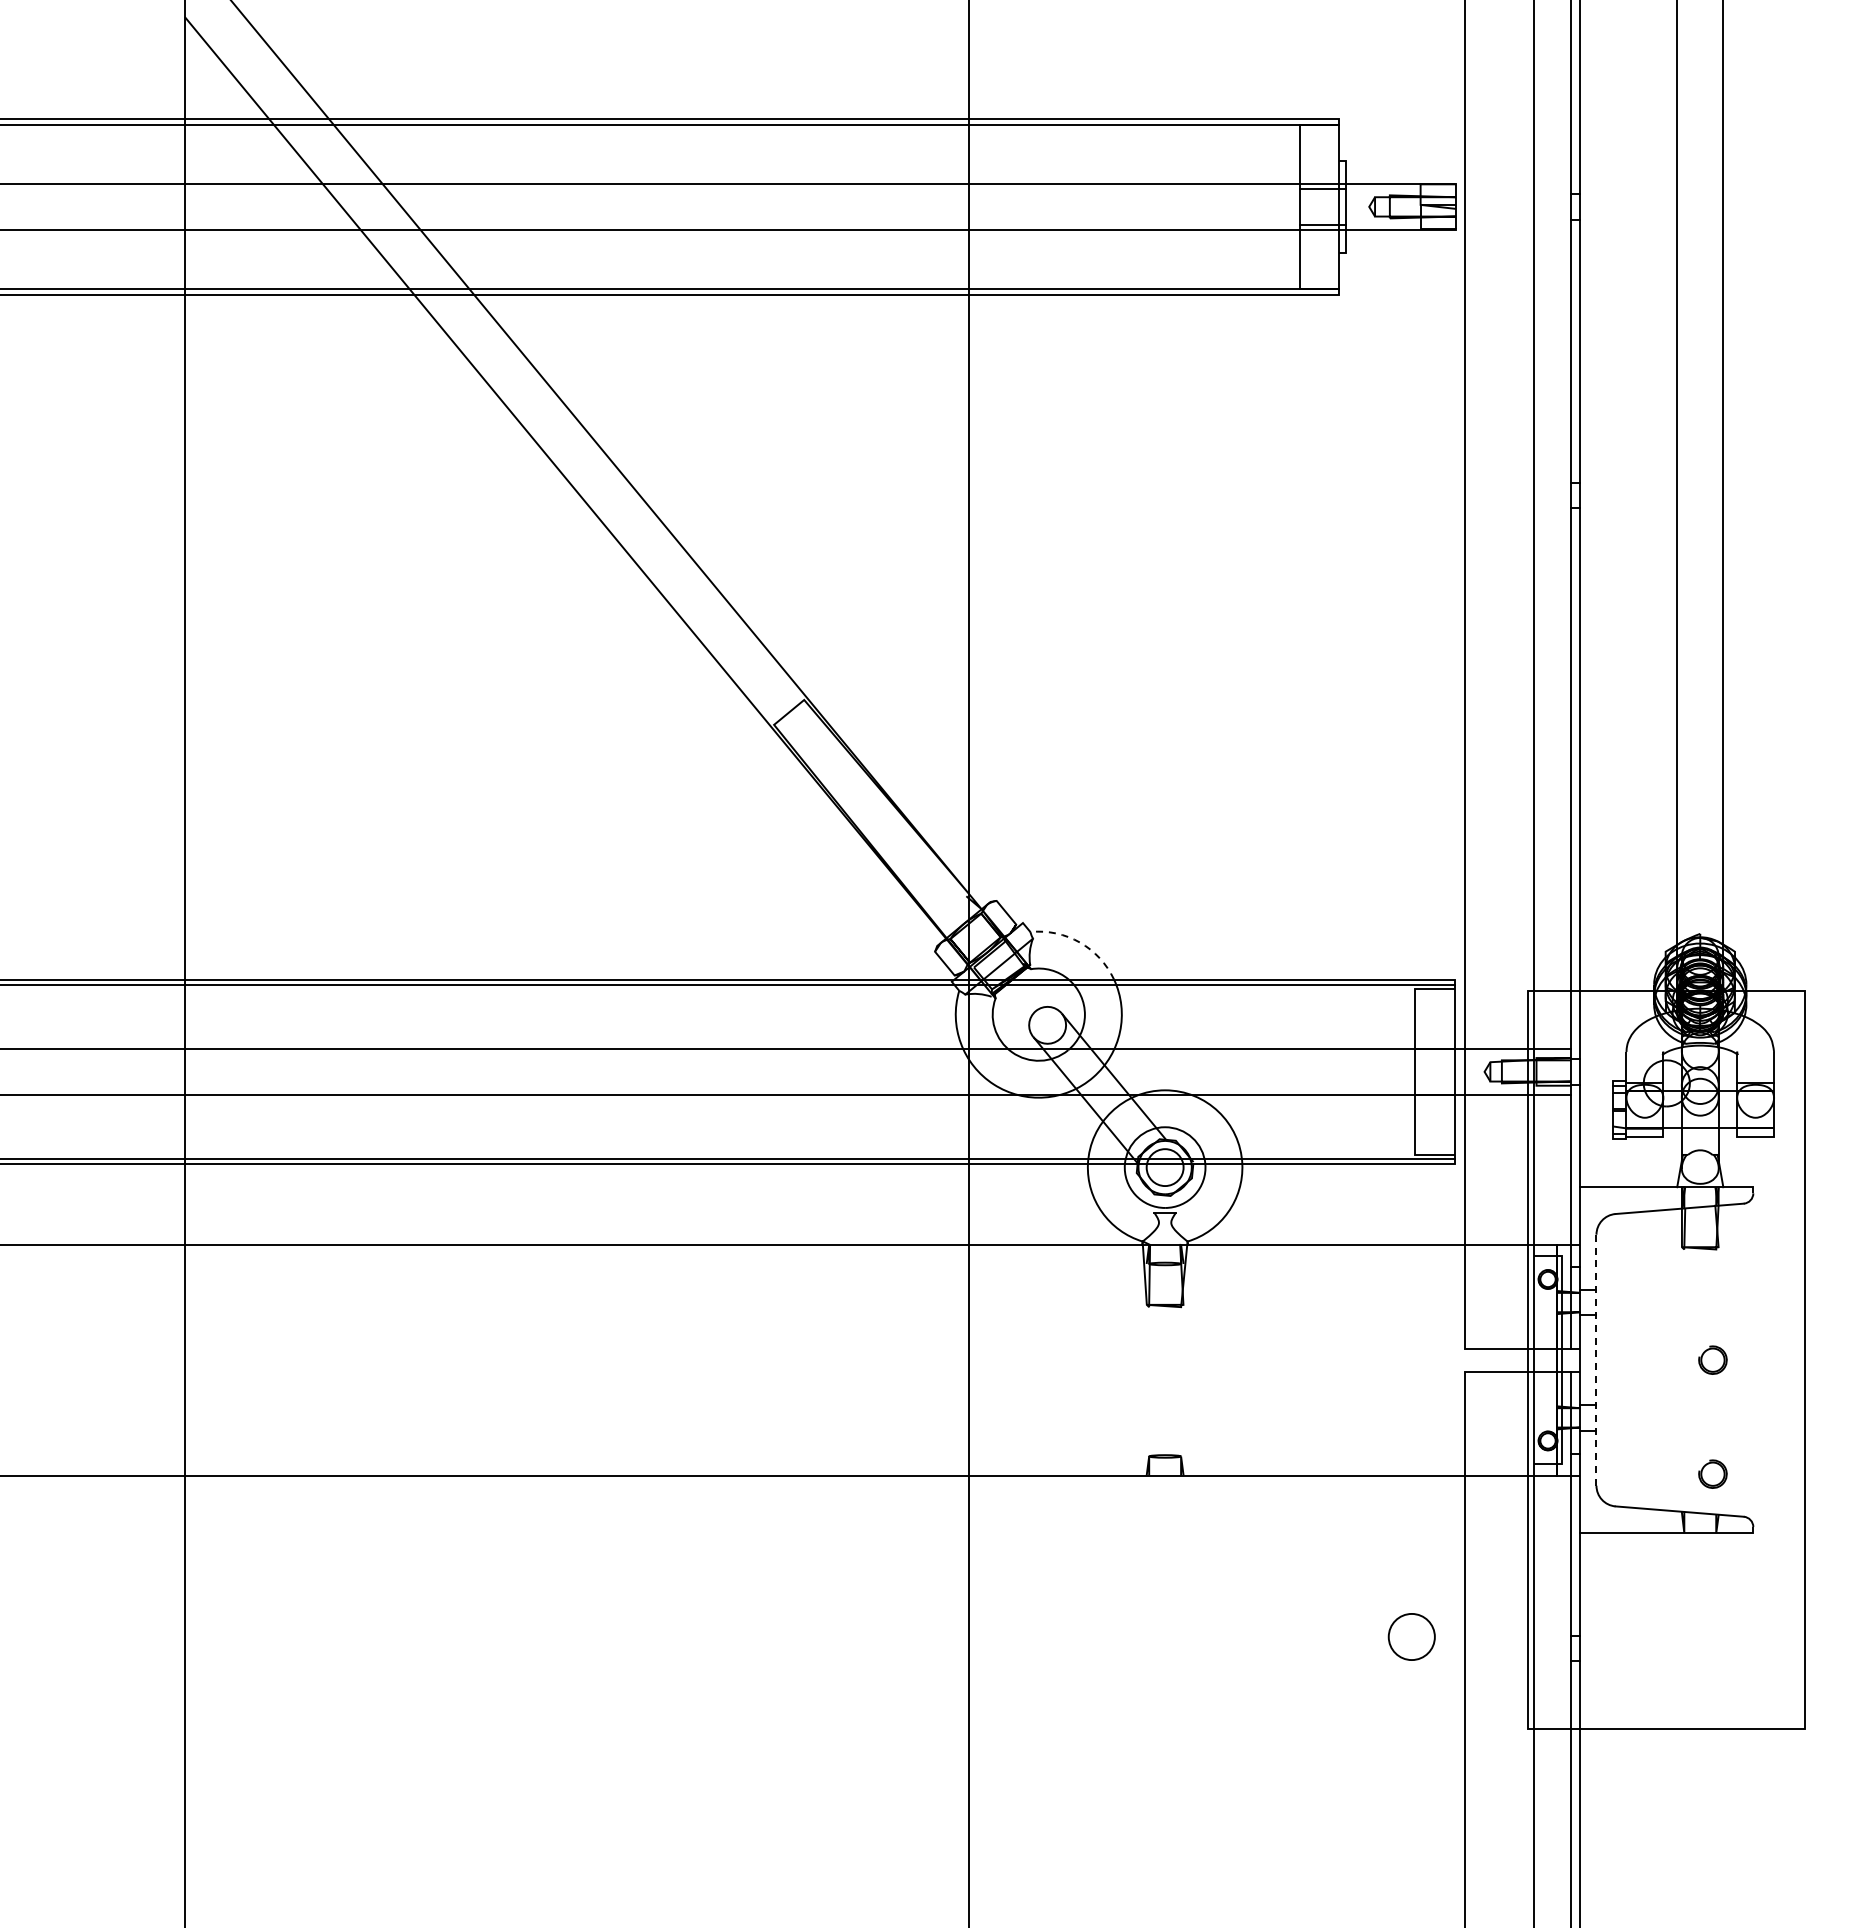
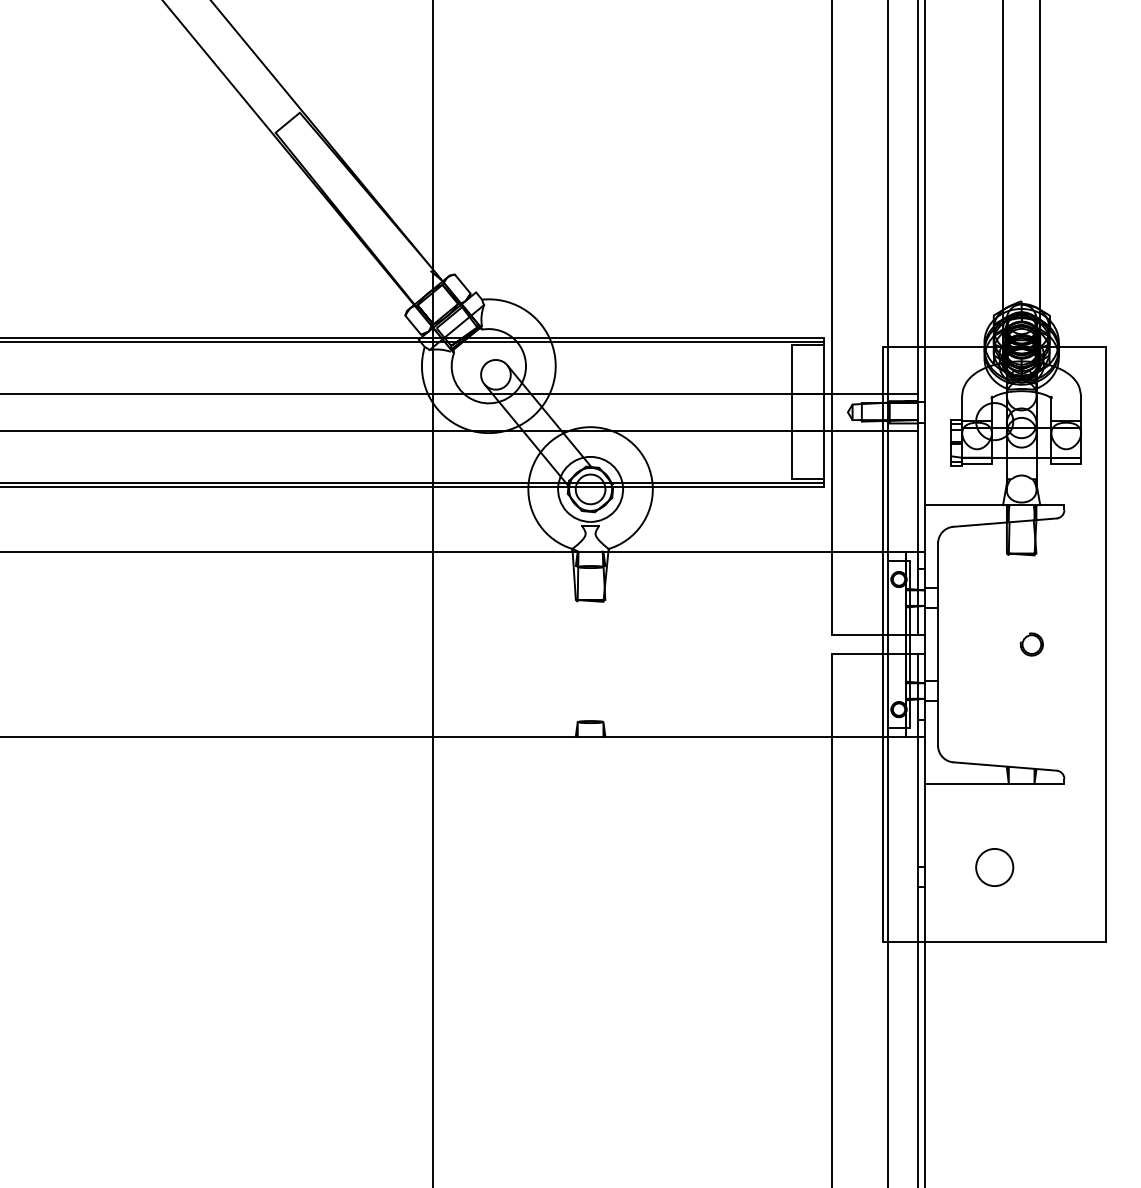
arc: (1079, 942) -> (521, 308), dashed -> solid
line: (1596, 1360) -> (938, 644), dashed -> solid
part: (1712, 1473) -> (1031, 735), removed
circle: (1411, 1636) -> (994, 867), moved

